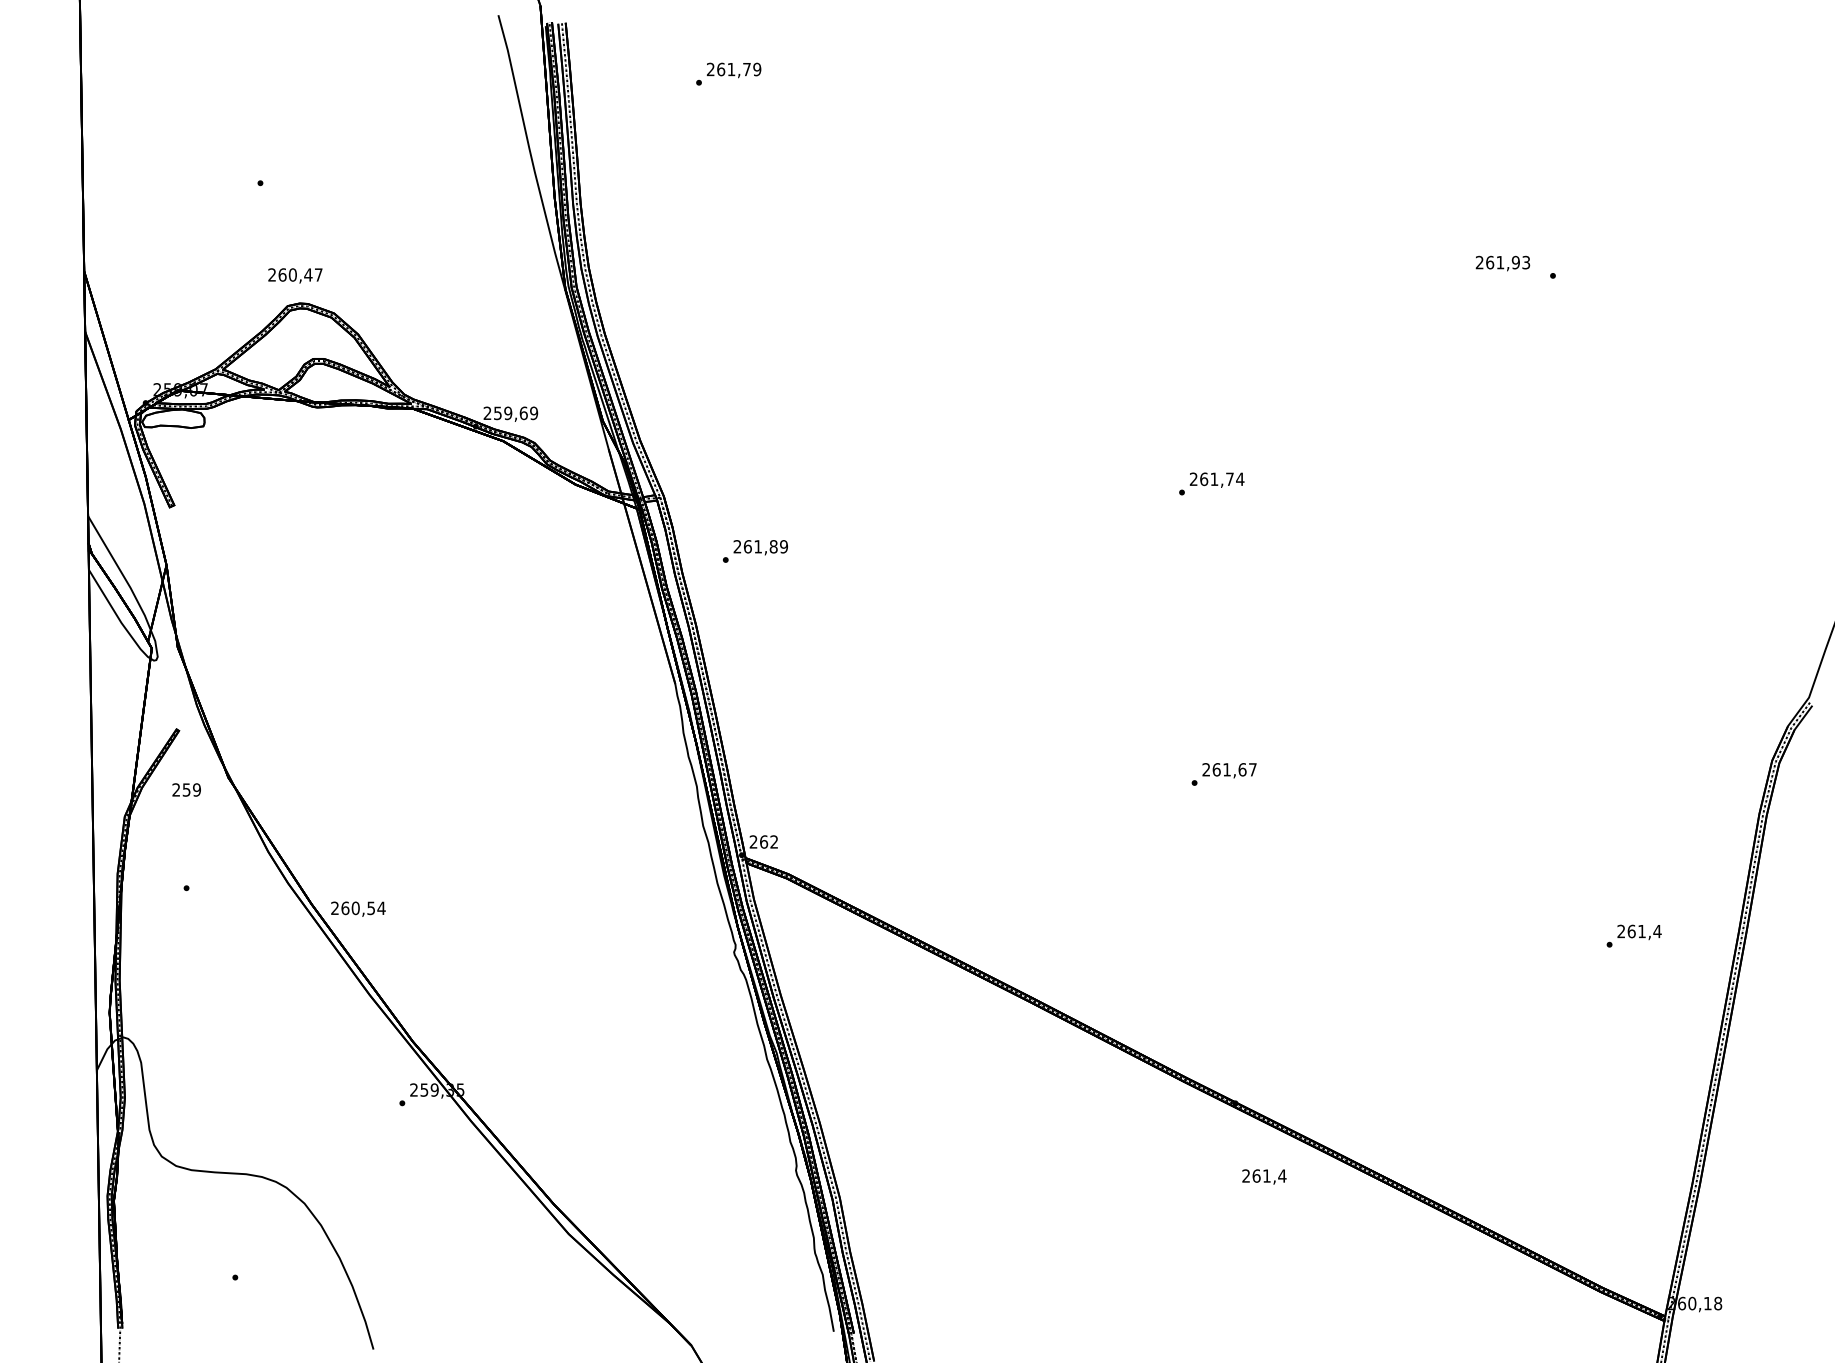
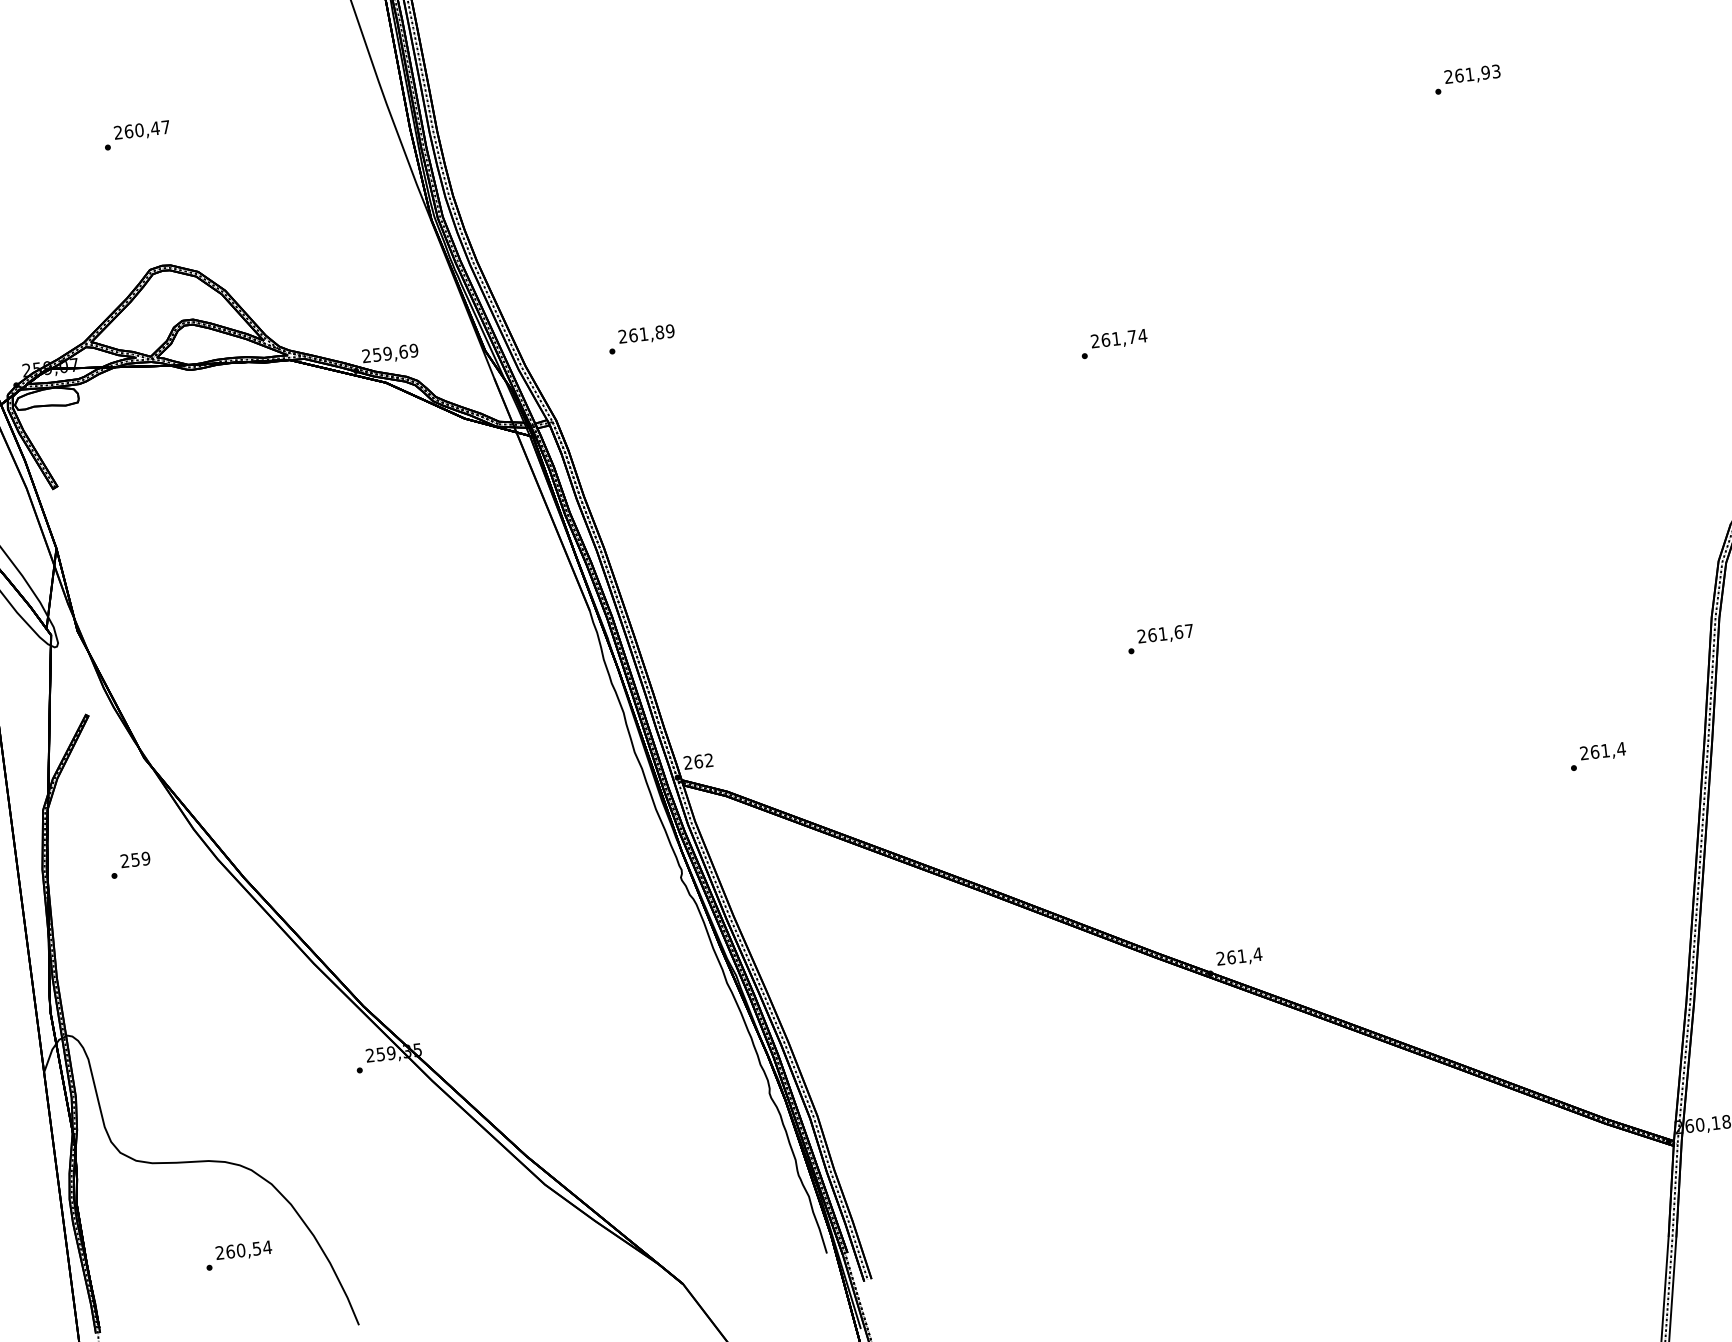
text: (1502, 263) -> (1472, 75), moved
text: (295, 275) -> (142, 130), moved
text: (755, 551) -> (641, 339), moved
text: (186, 789) -> (135, 859), moved
text: (358, 908) -> (243, 1250), moved
text: (1264, 1176) -> (1239, 956), moved

